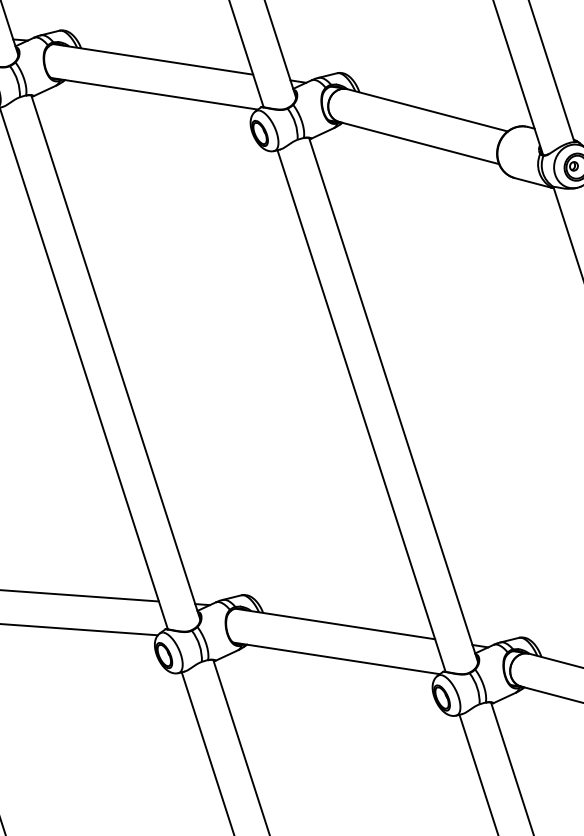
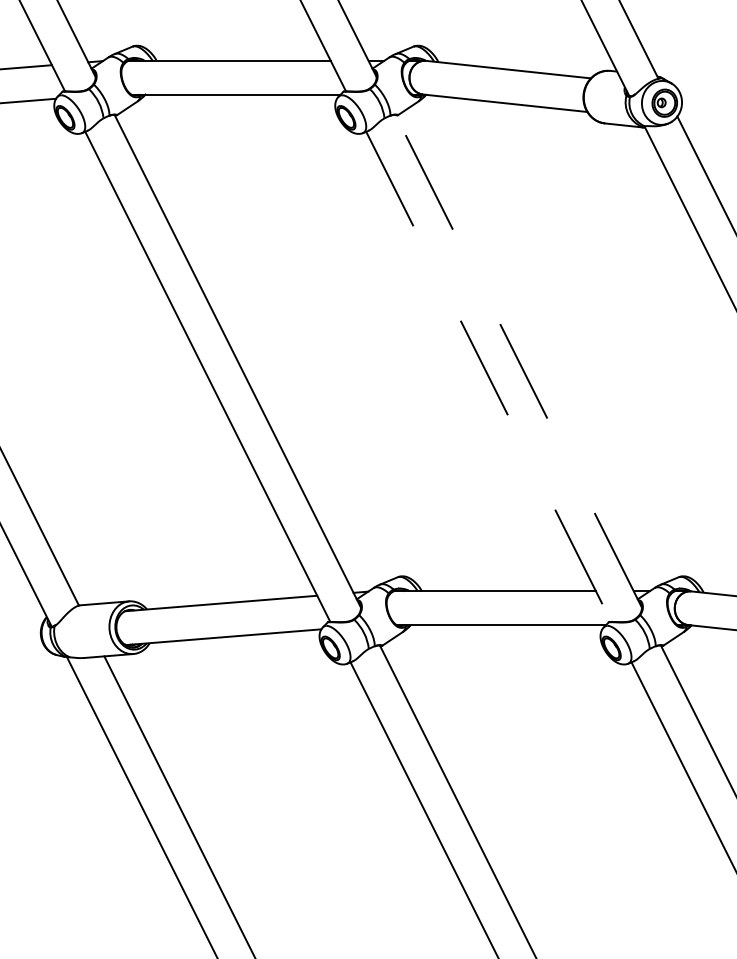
line: (393, 399) -> (518, 360), solid -> dashed
line: (361, 411) -> (488, 377), solid -> dashed

